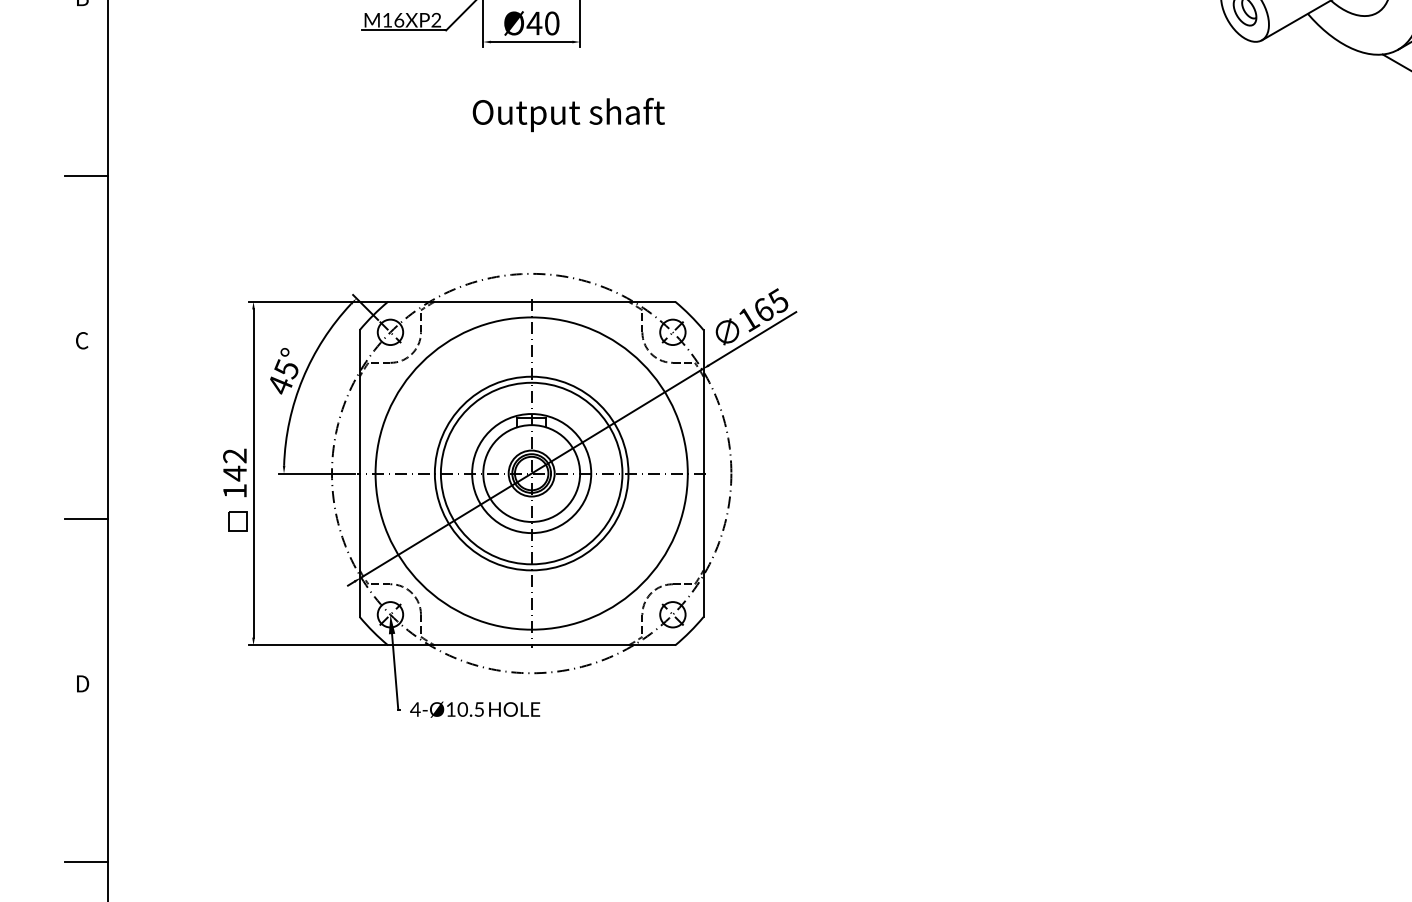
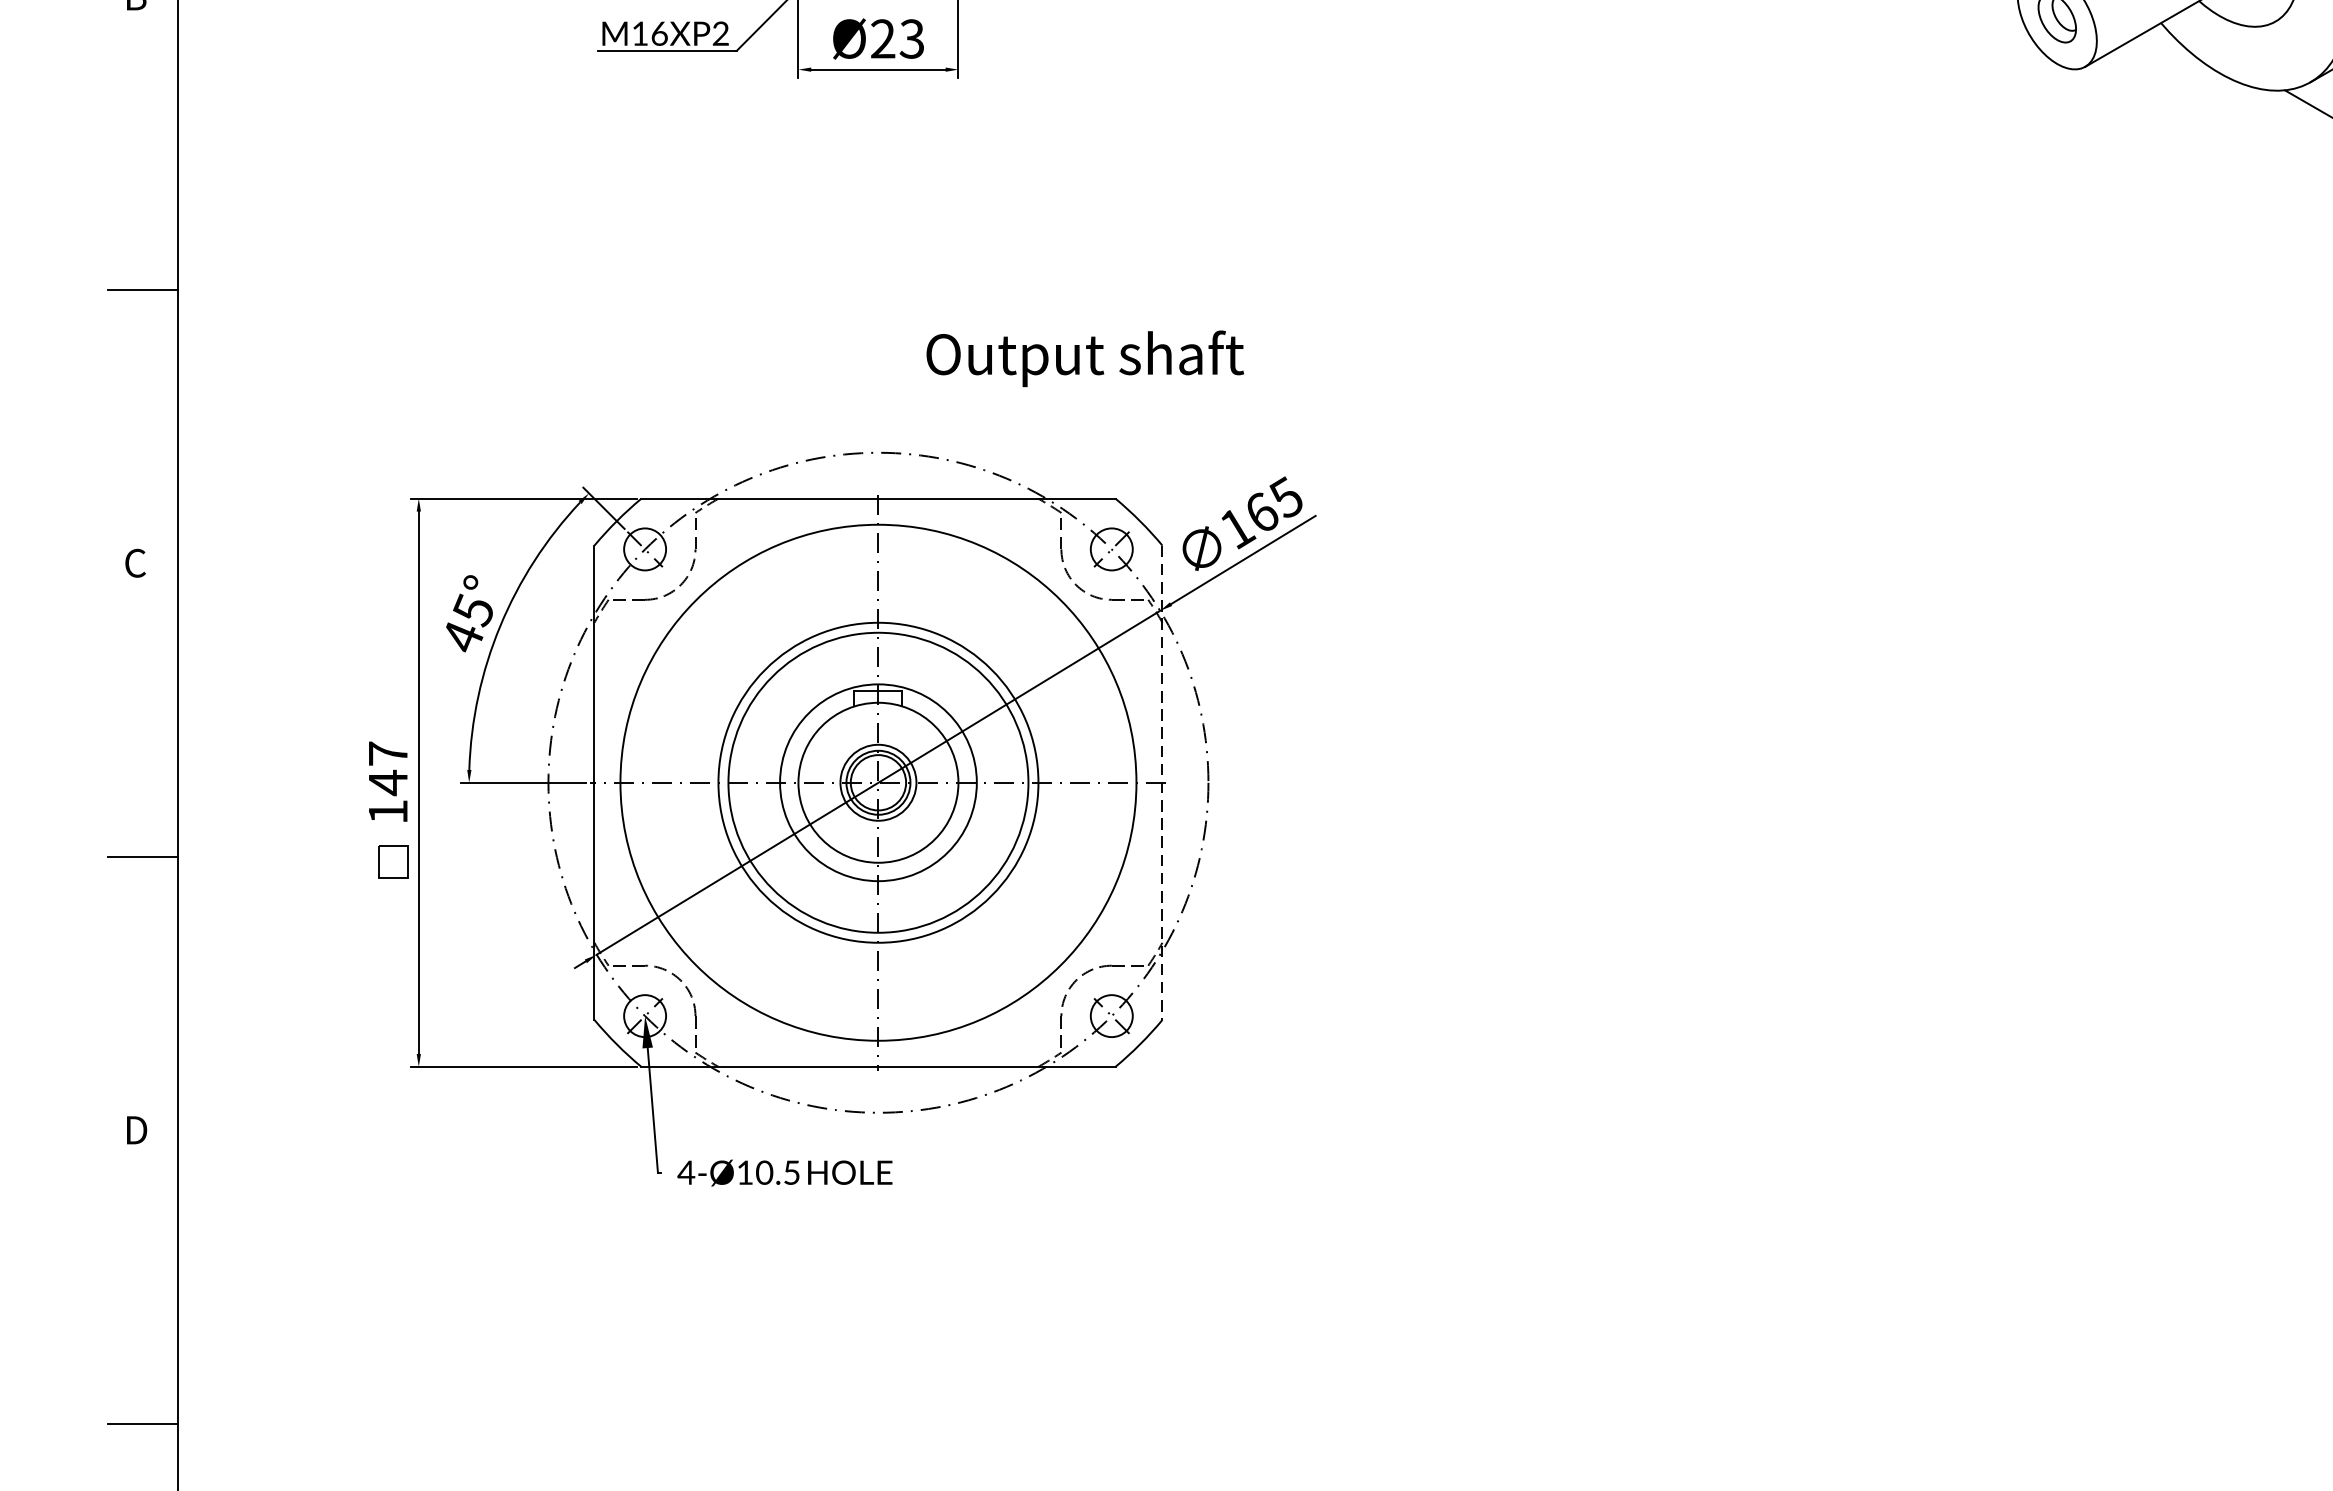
text: (542, 23) -> (896, 39), Ø40 -> Ø23
text: (568, 115) -> (1084, 359), moved
text: (234, 455) -> (387, 752), 142 -> 147
line: (703, 473) -> (1162, 782), solid -> dashed

